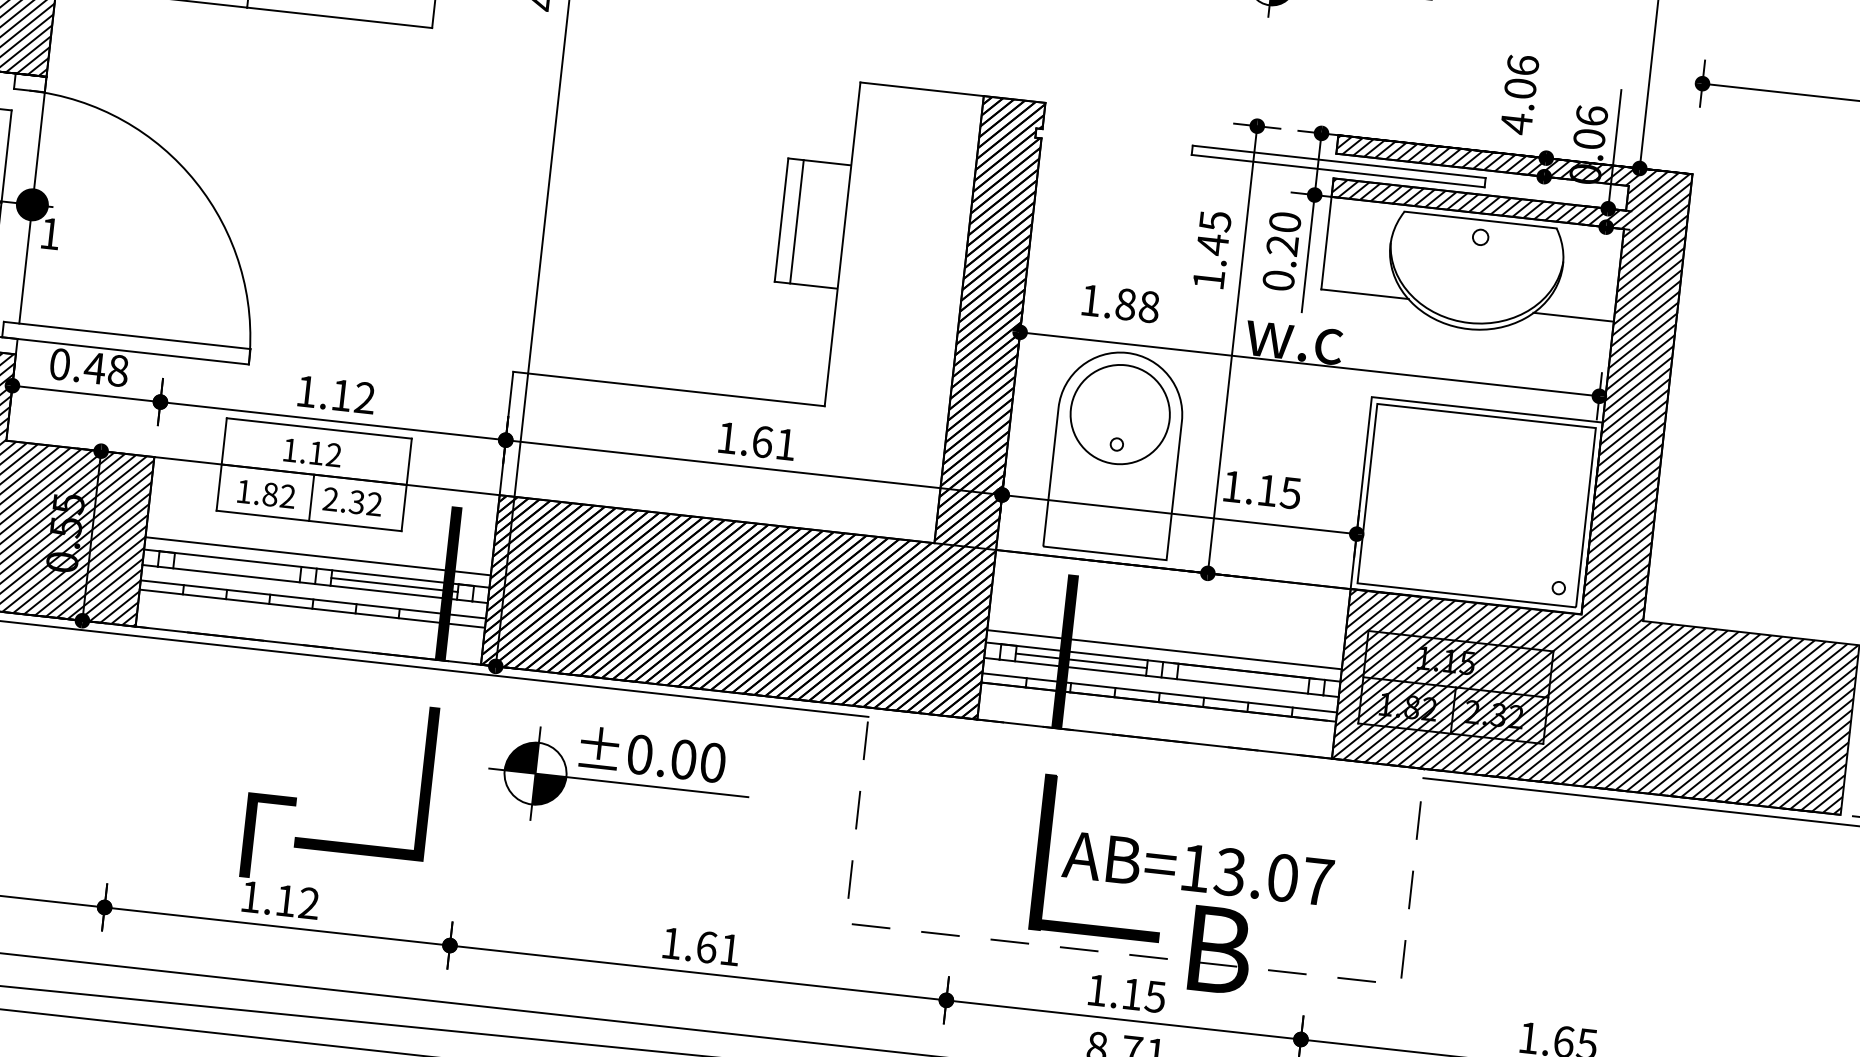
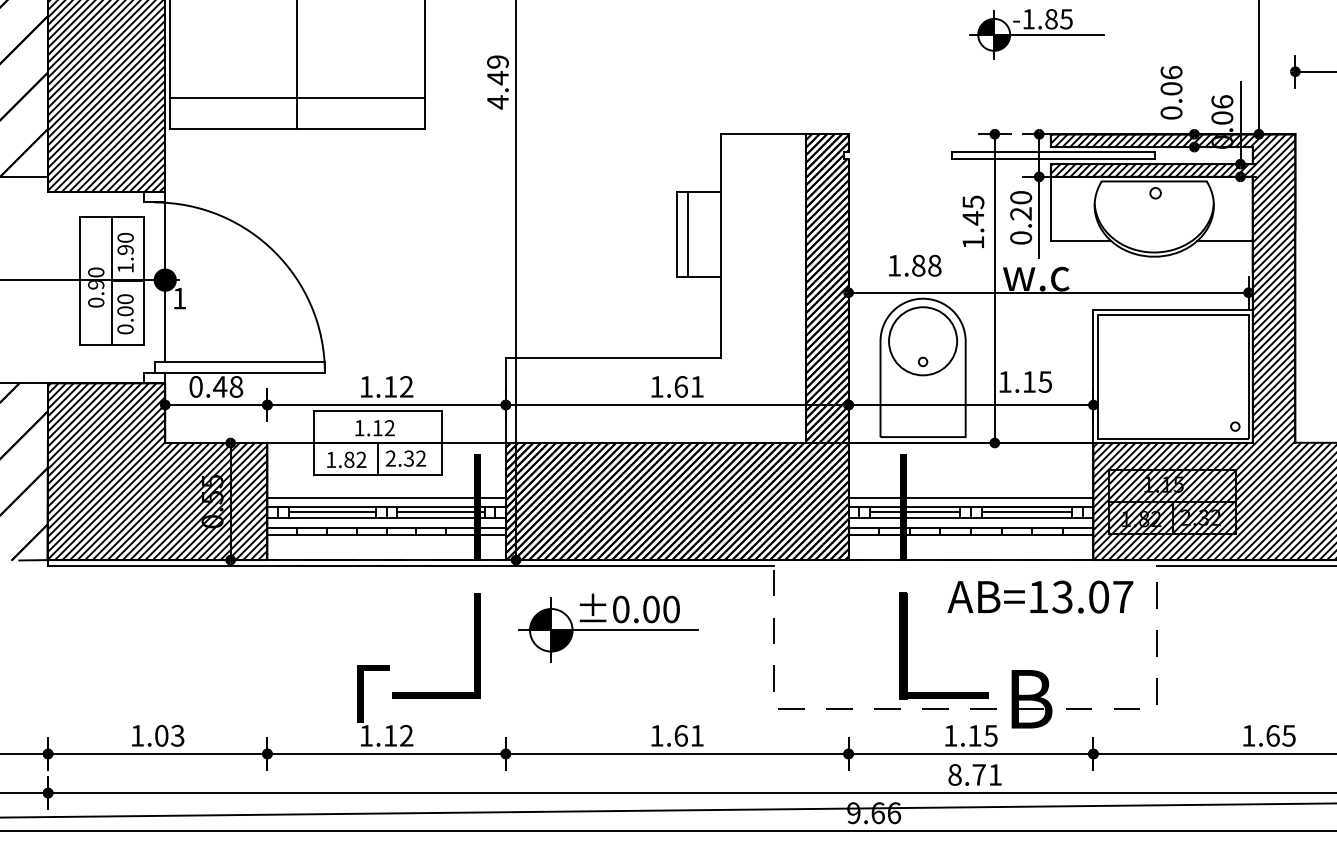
text: (1516, 122) -> (1171, 112), 4.06 -> 0.06
line: (236, 567) -> (331, 512), added
line: (1242, 679) -> (1026, 512), added
text: (1198, 867) -> (1040, 596), moved

